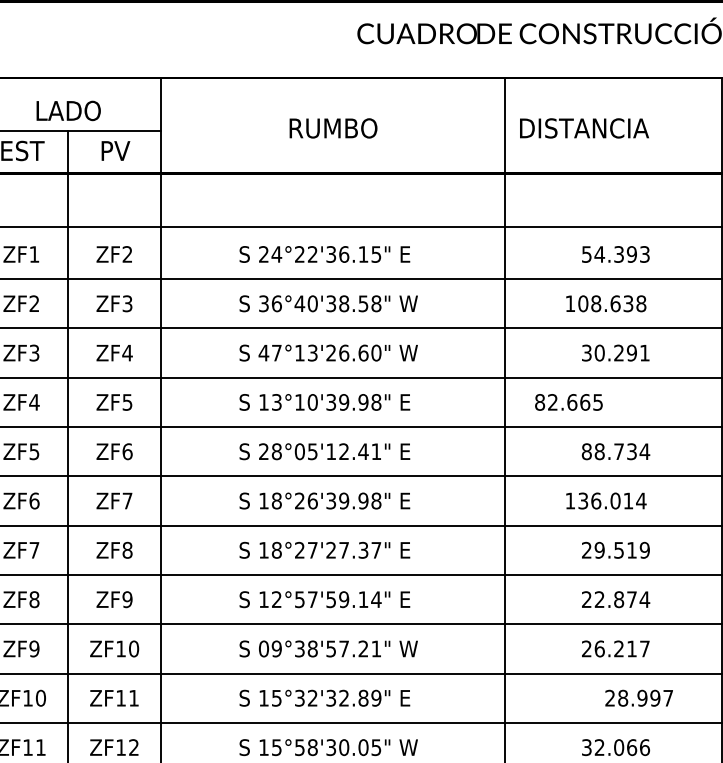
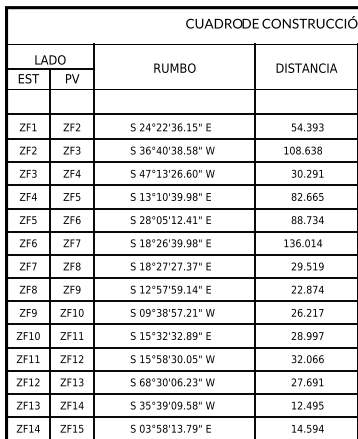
text: (583, 127) -> (306, 67), moved
text: (568, 401) -> (307, 196), moved
text: (638, 697) -> (307, 335), moved

